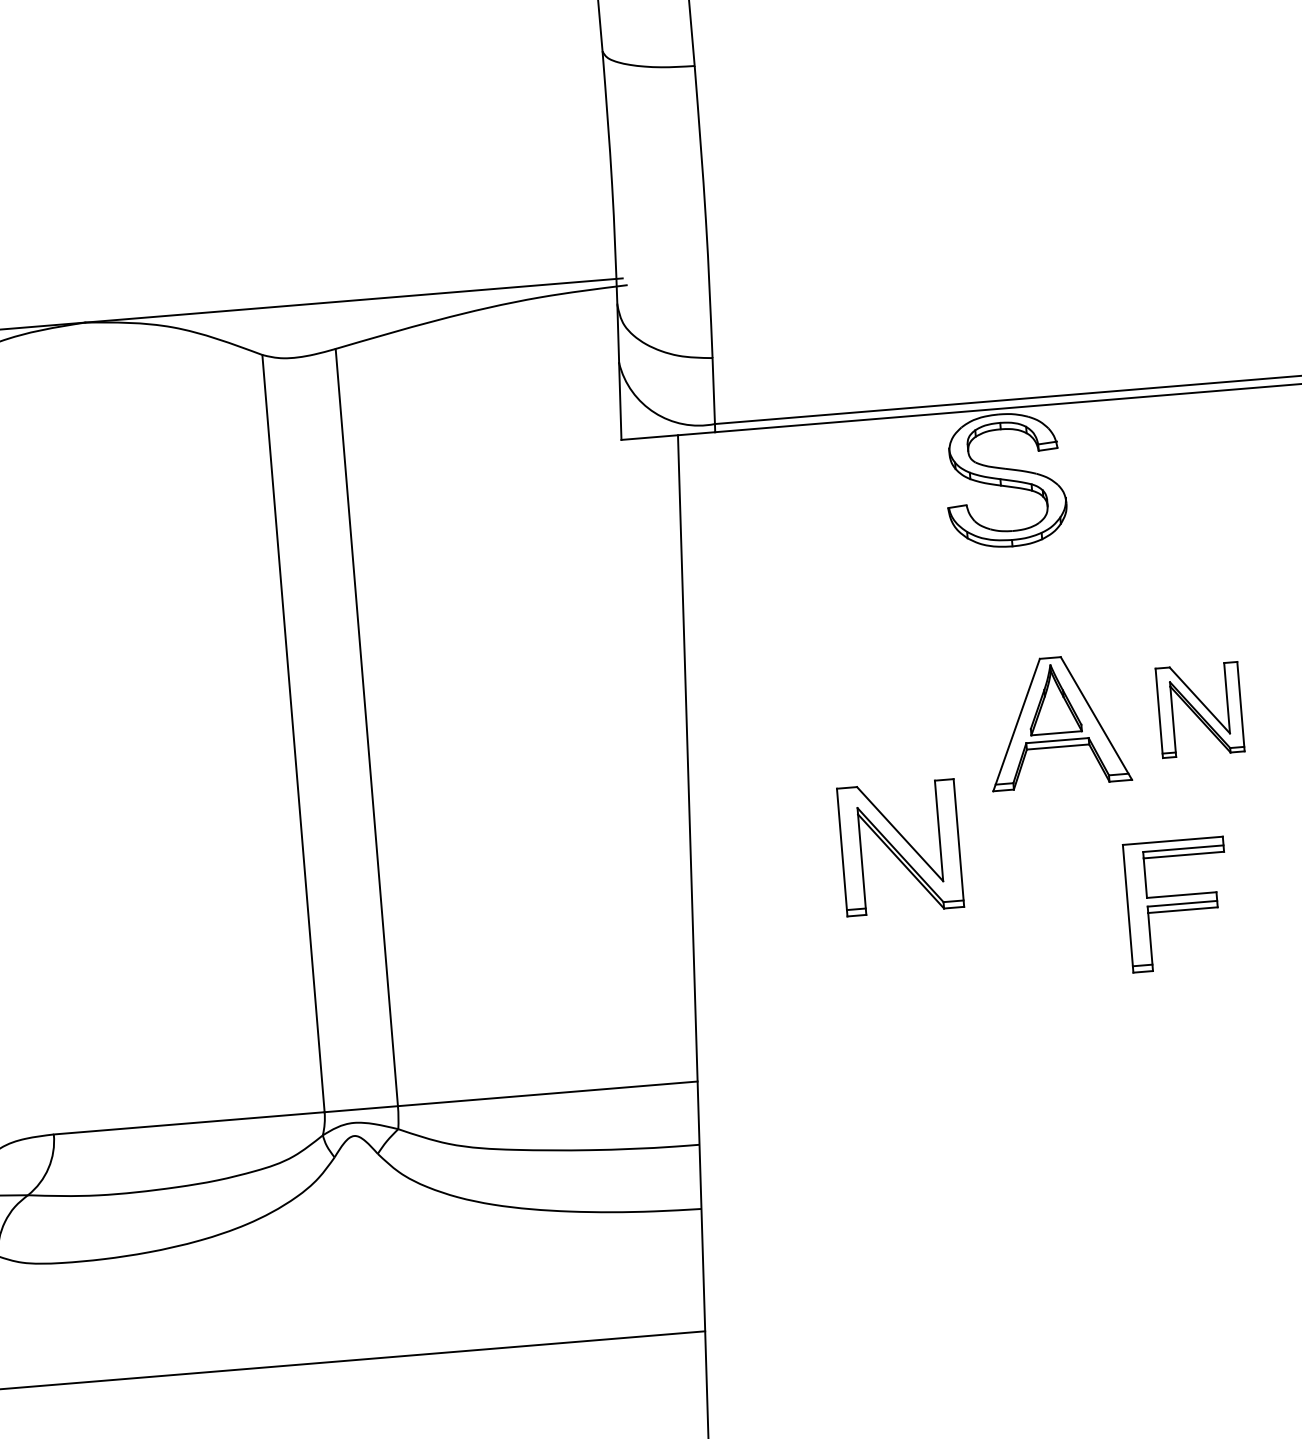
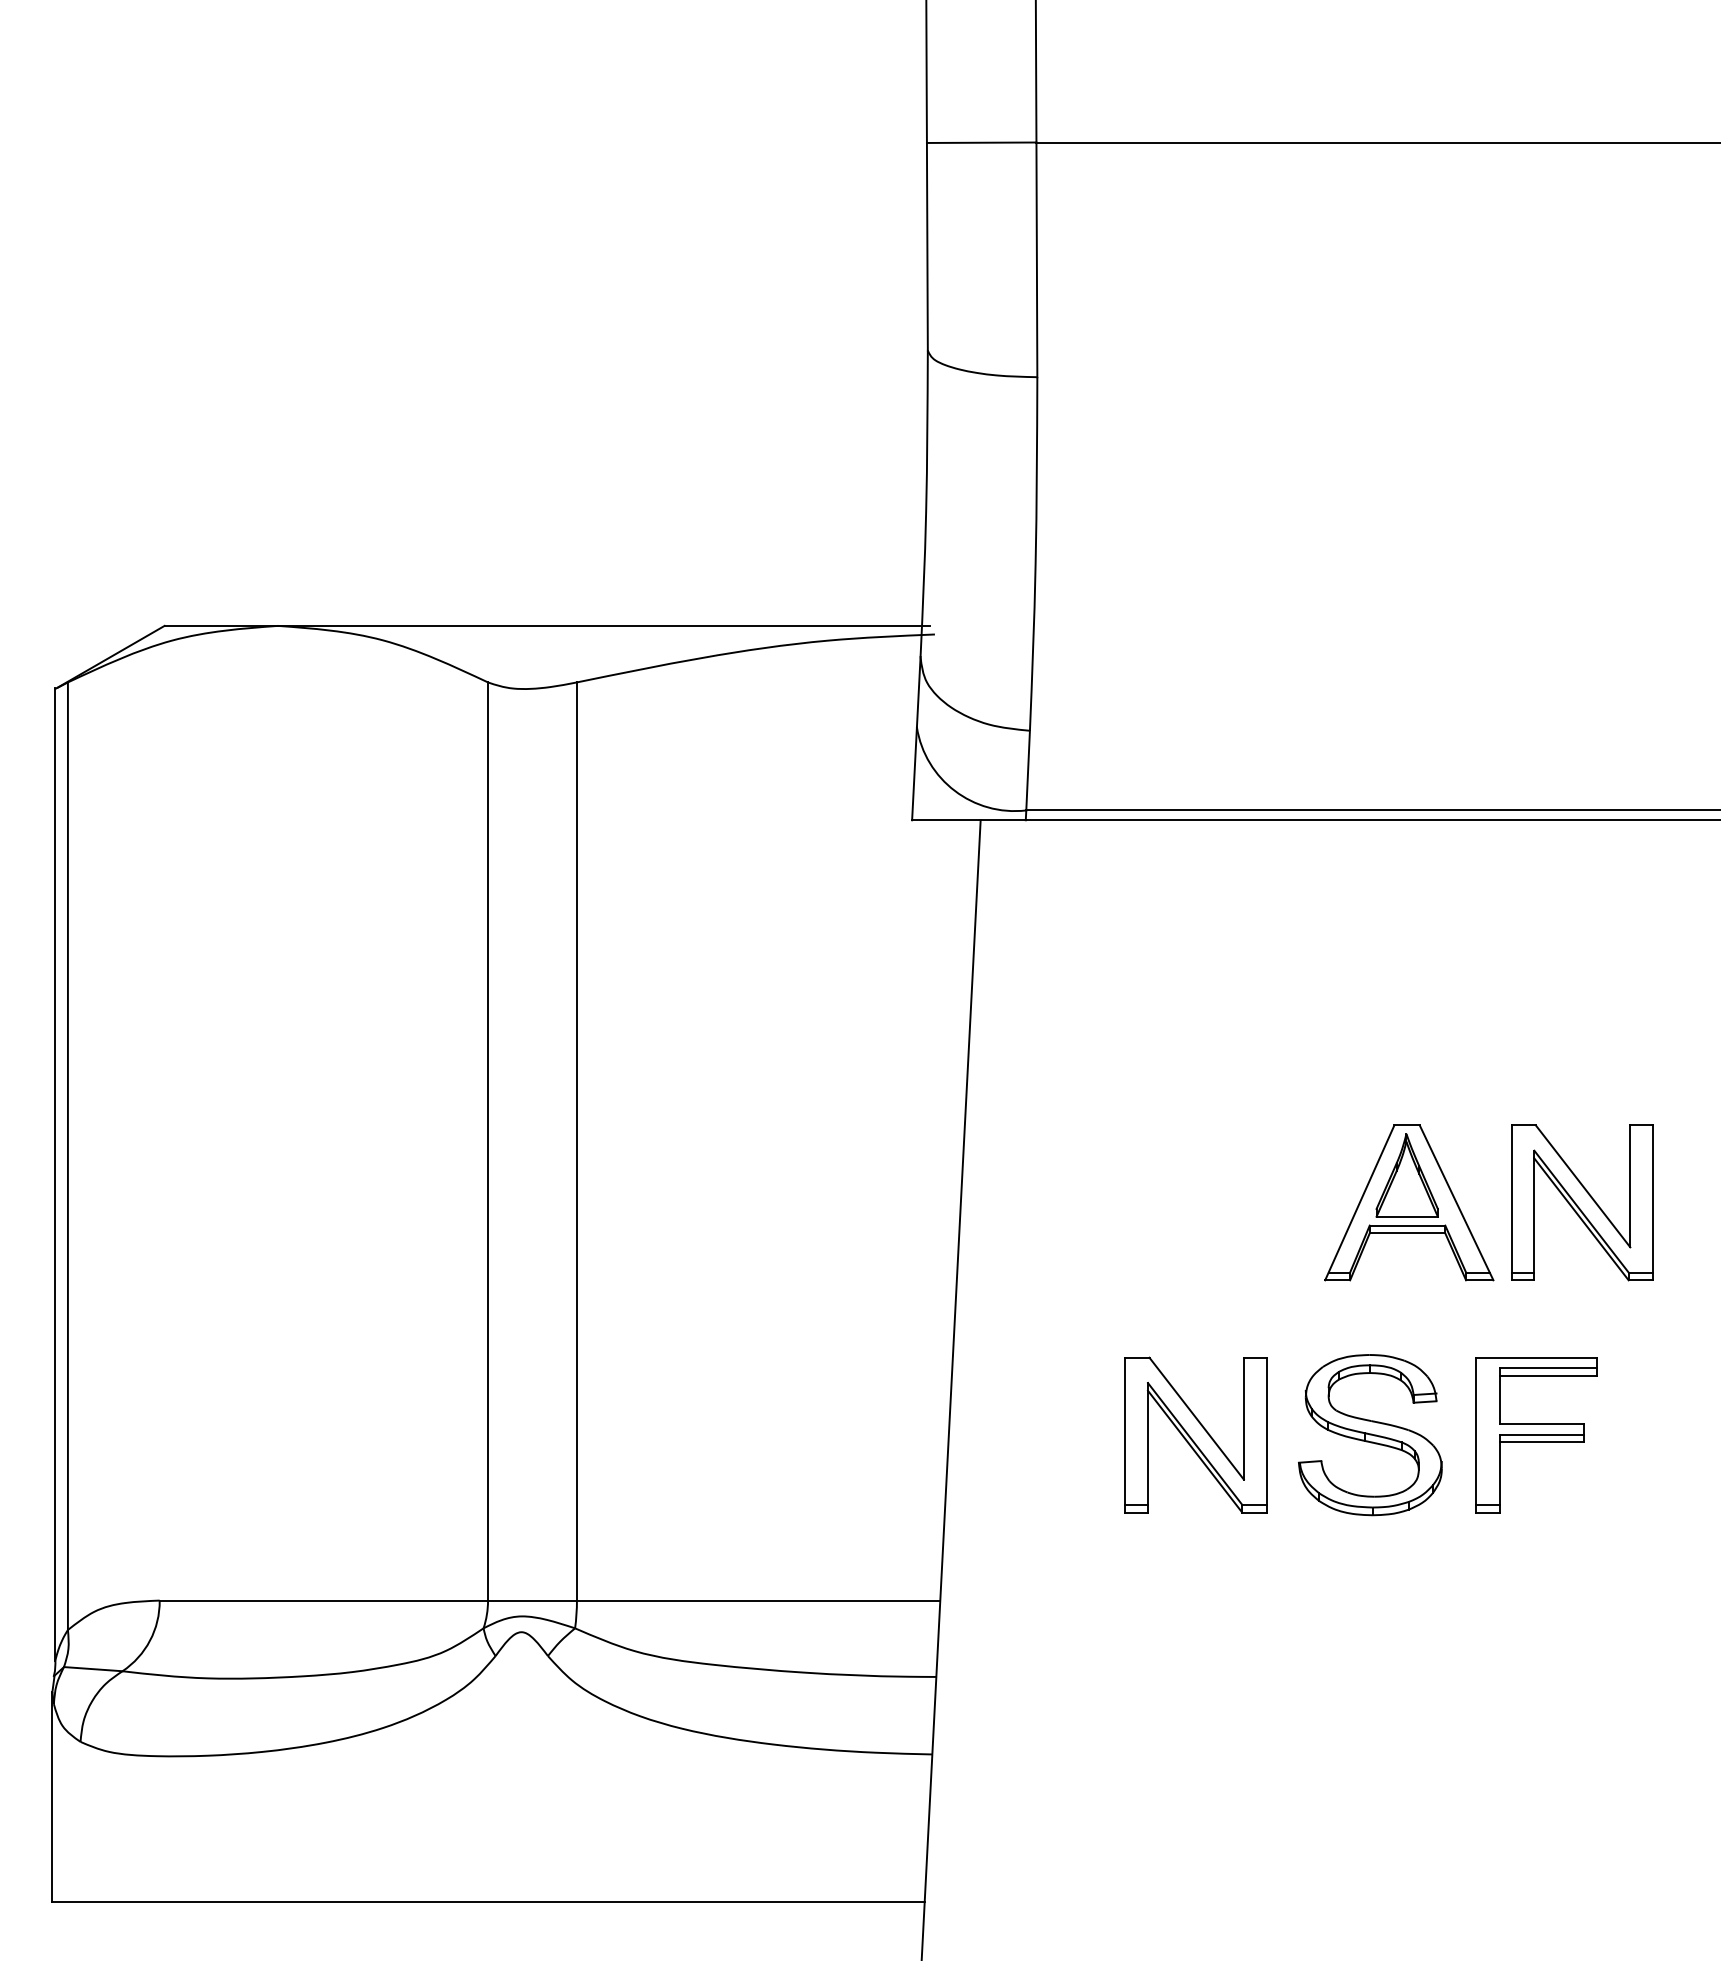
part: (1005, 480) -> (1370, 1435), moved
part: (1200, 709) -> (1582, 1202), size x1.43
part: (900, 847) -> (1195, 1434), moved

